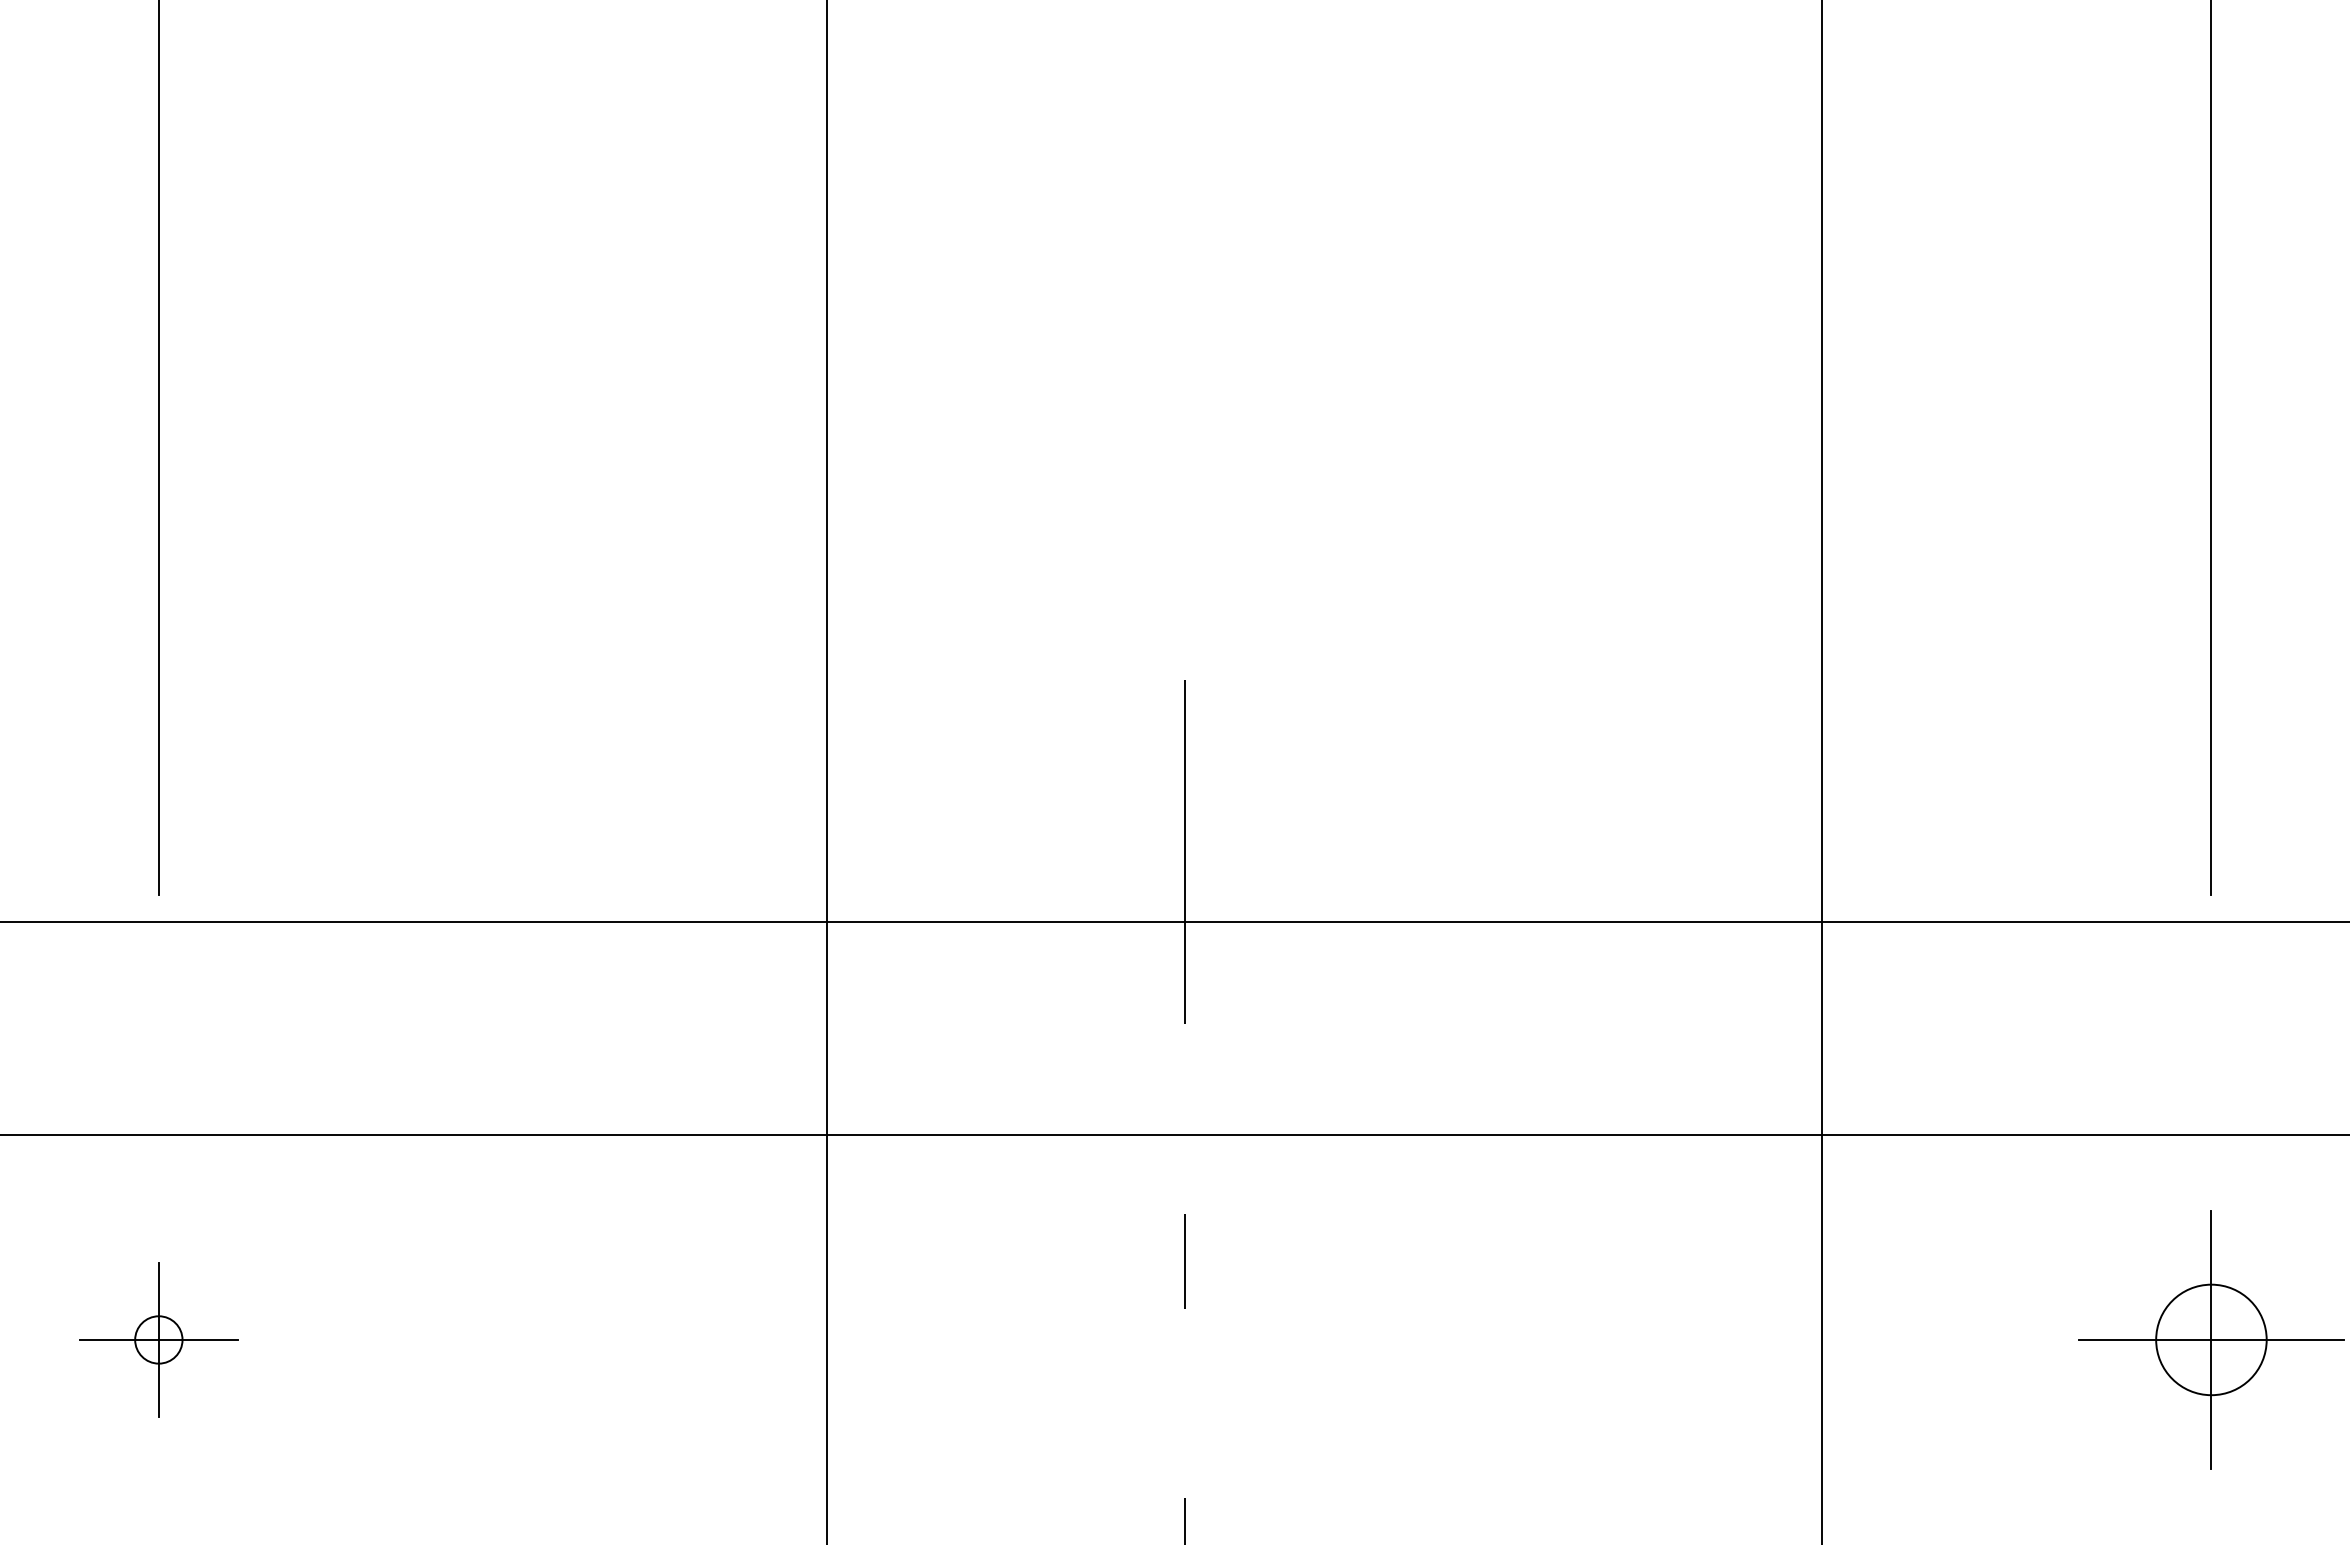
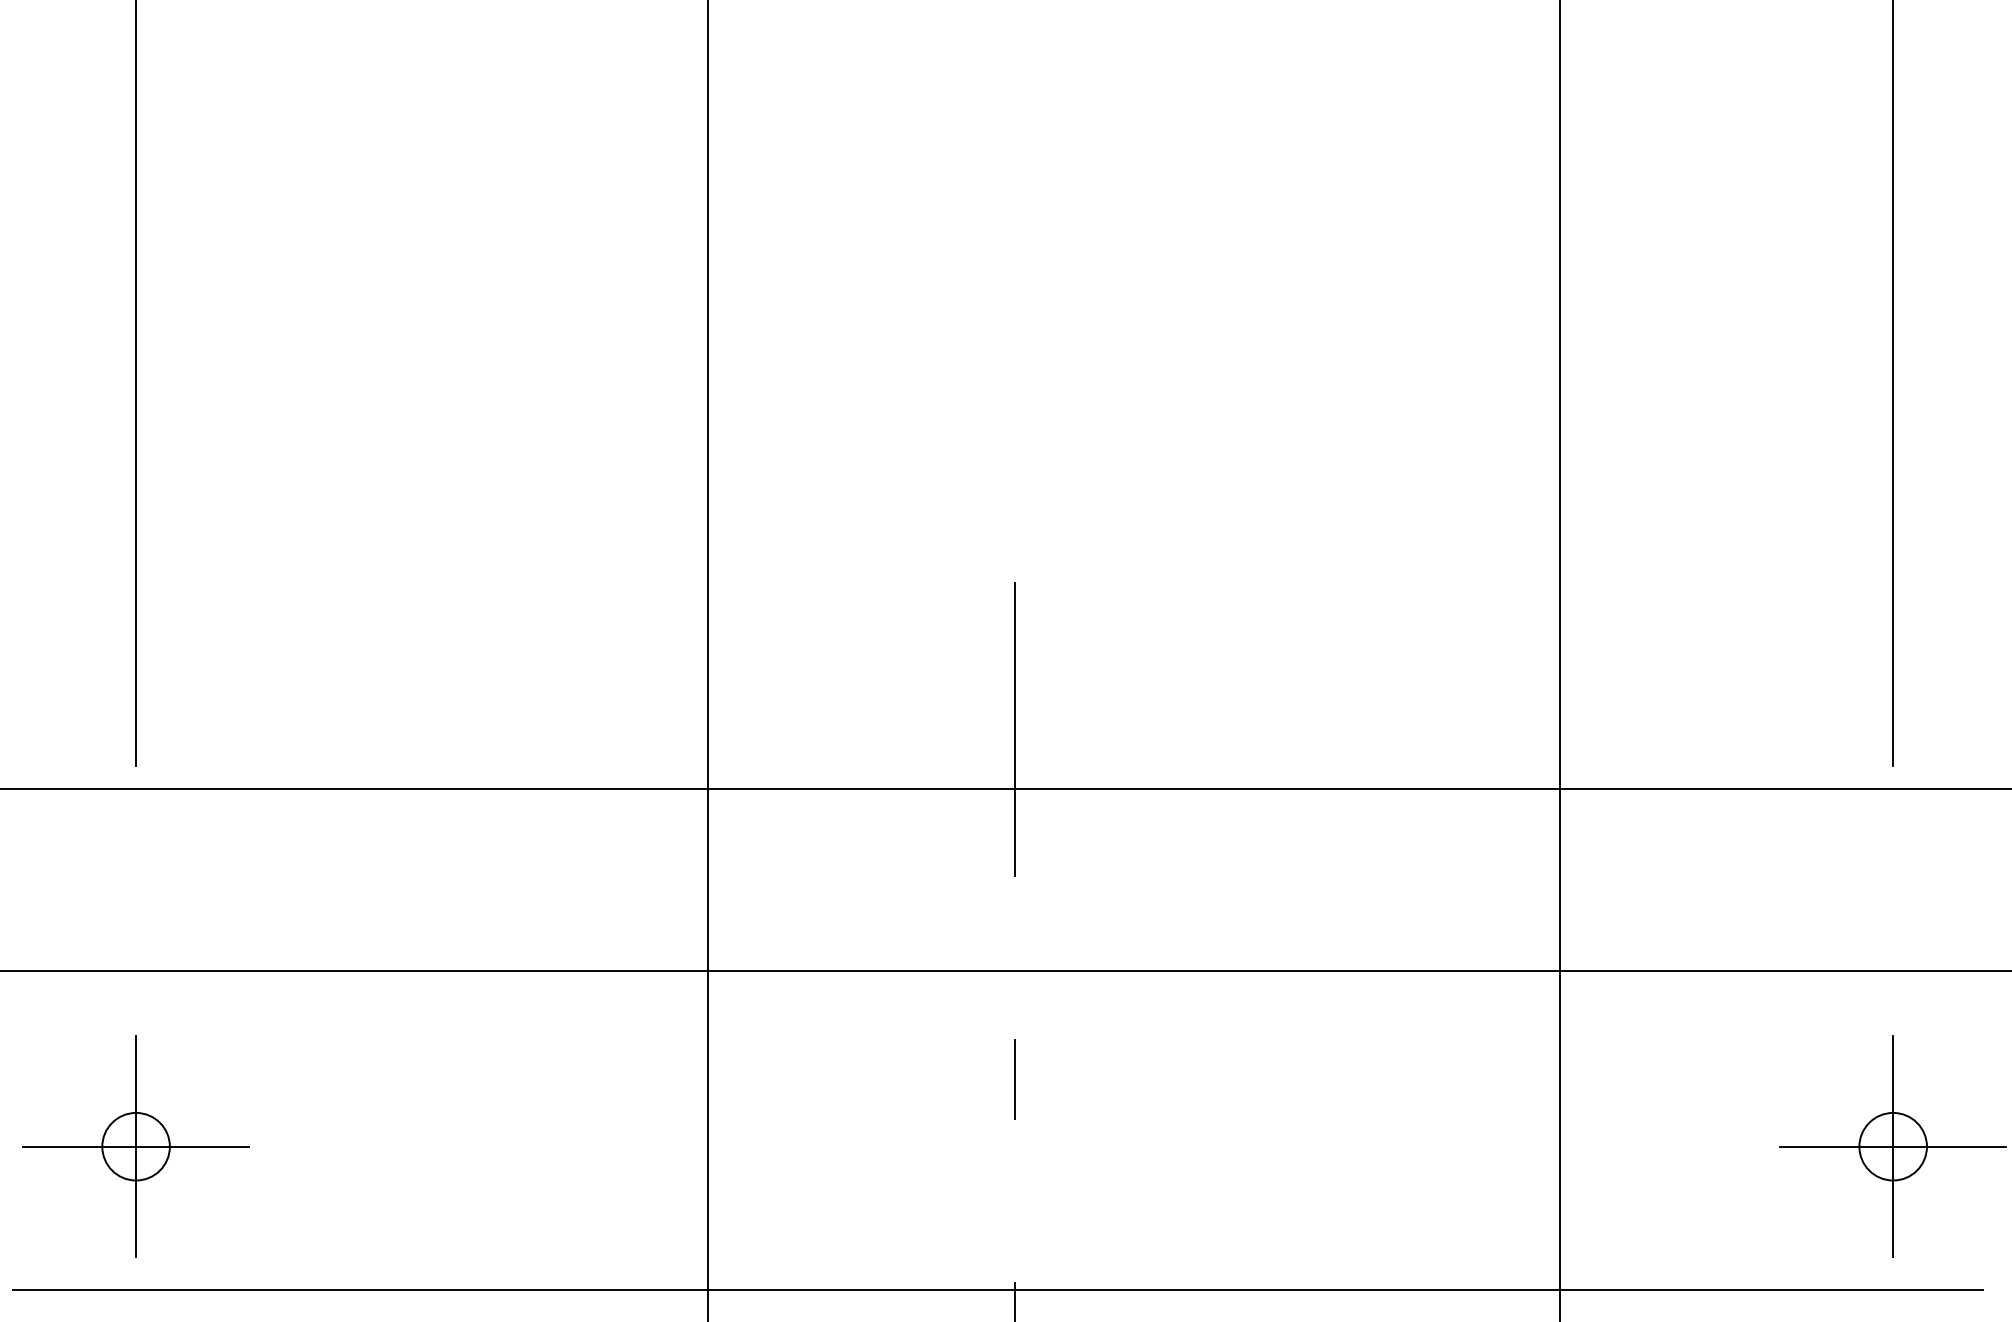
part: (158, 1339) -> (135, 1146), size x1.67
circle: (2210, 1339) -> (1892, 1146), size x0.71
line: (1165, 1507) -> (997, 1290), added

